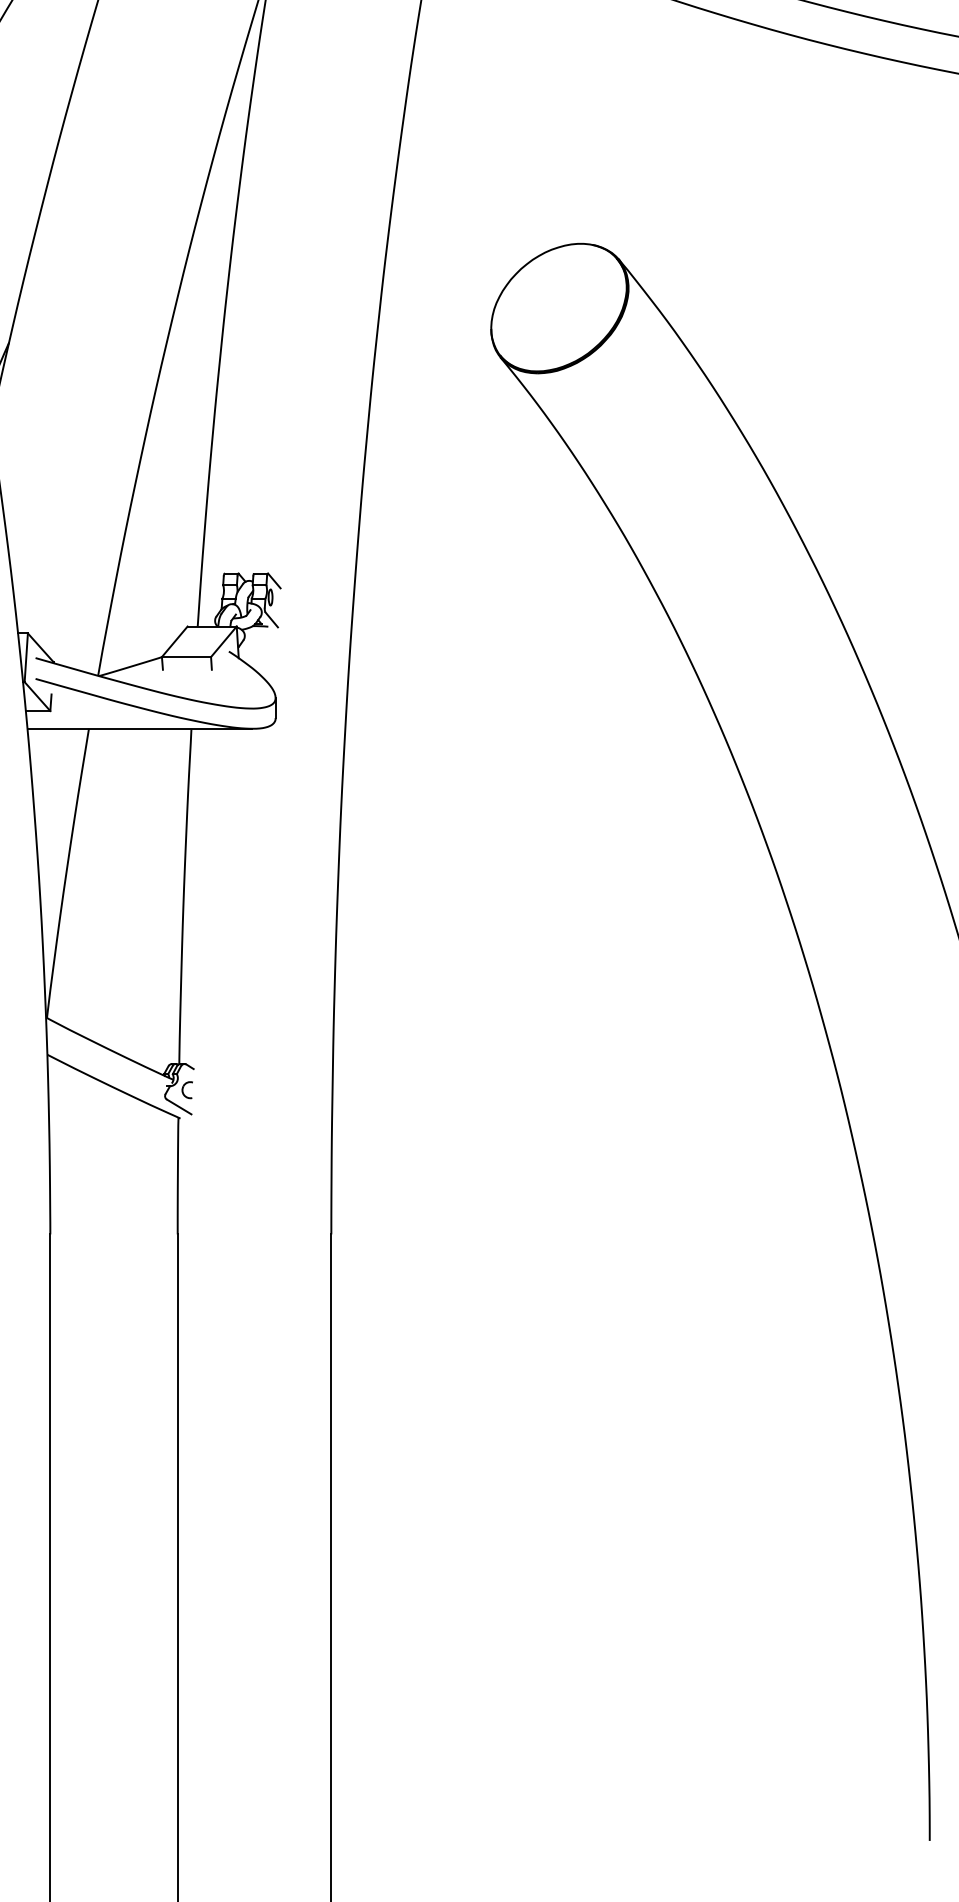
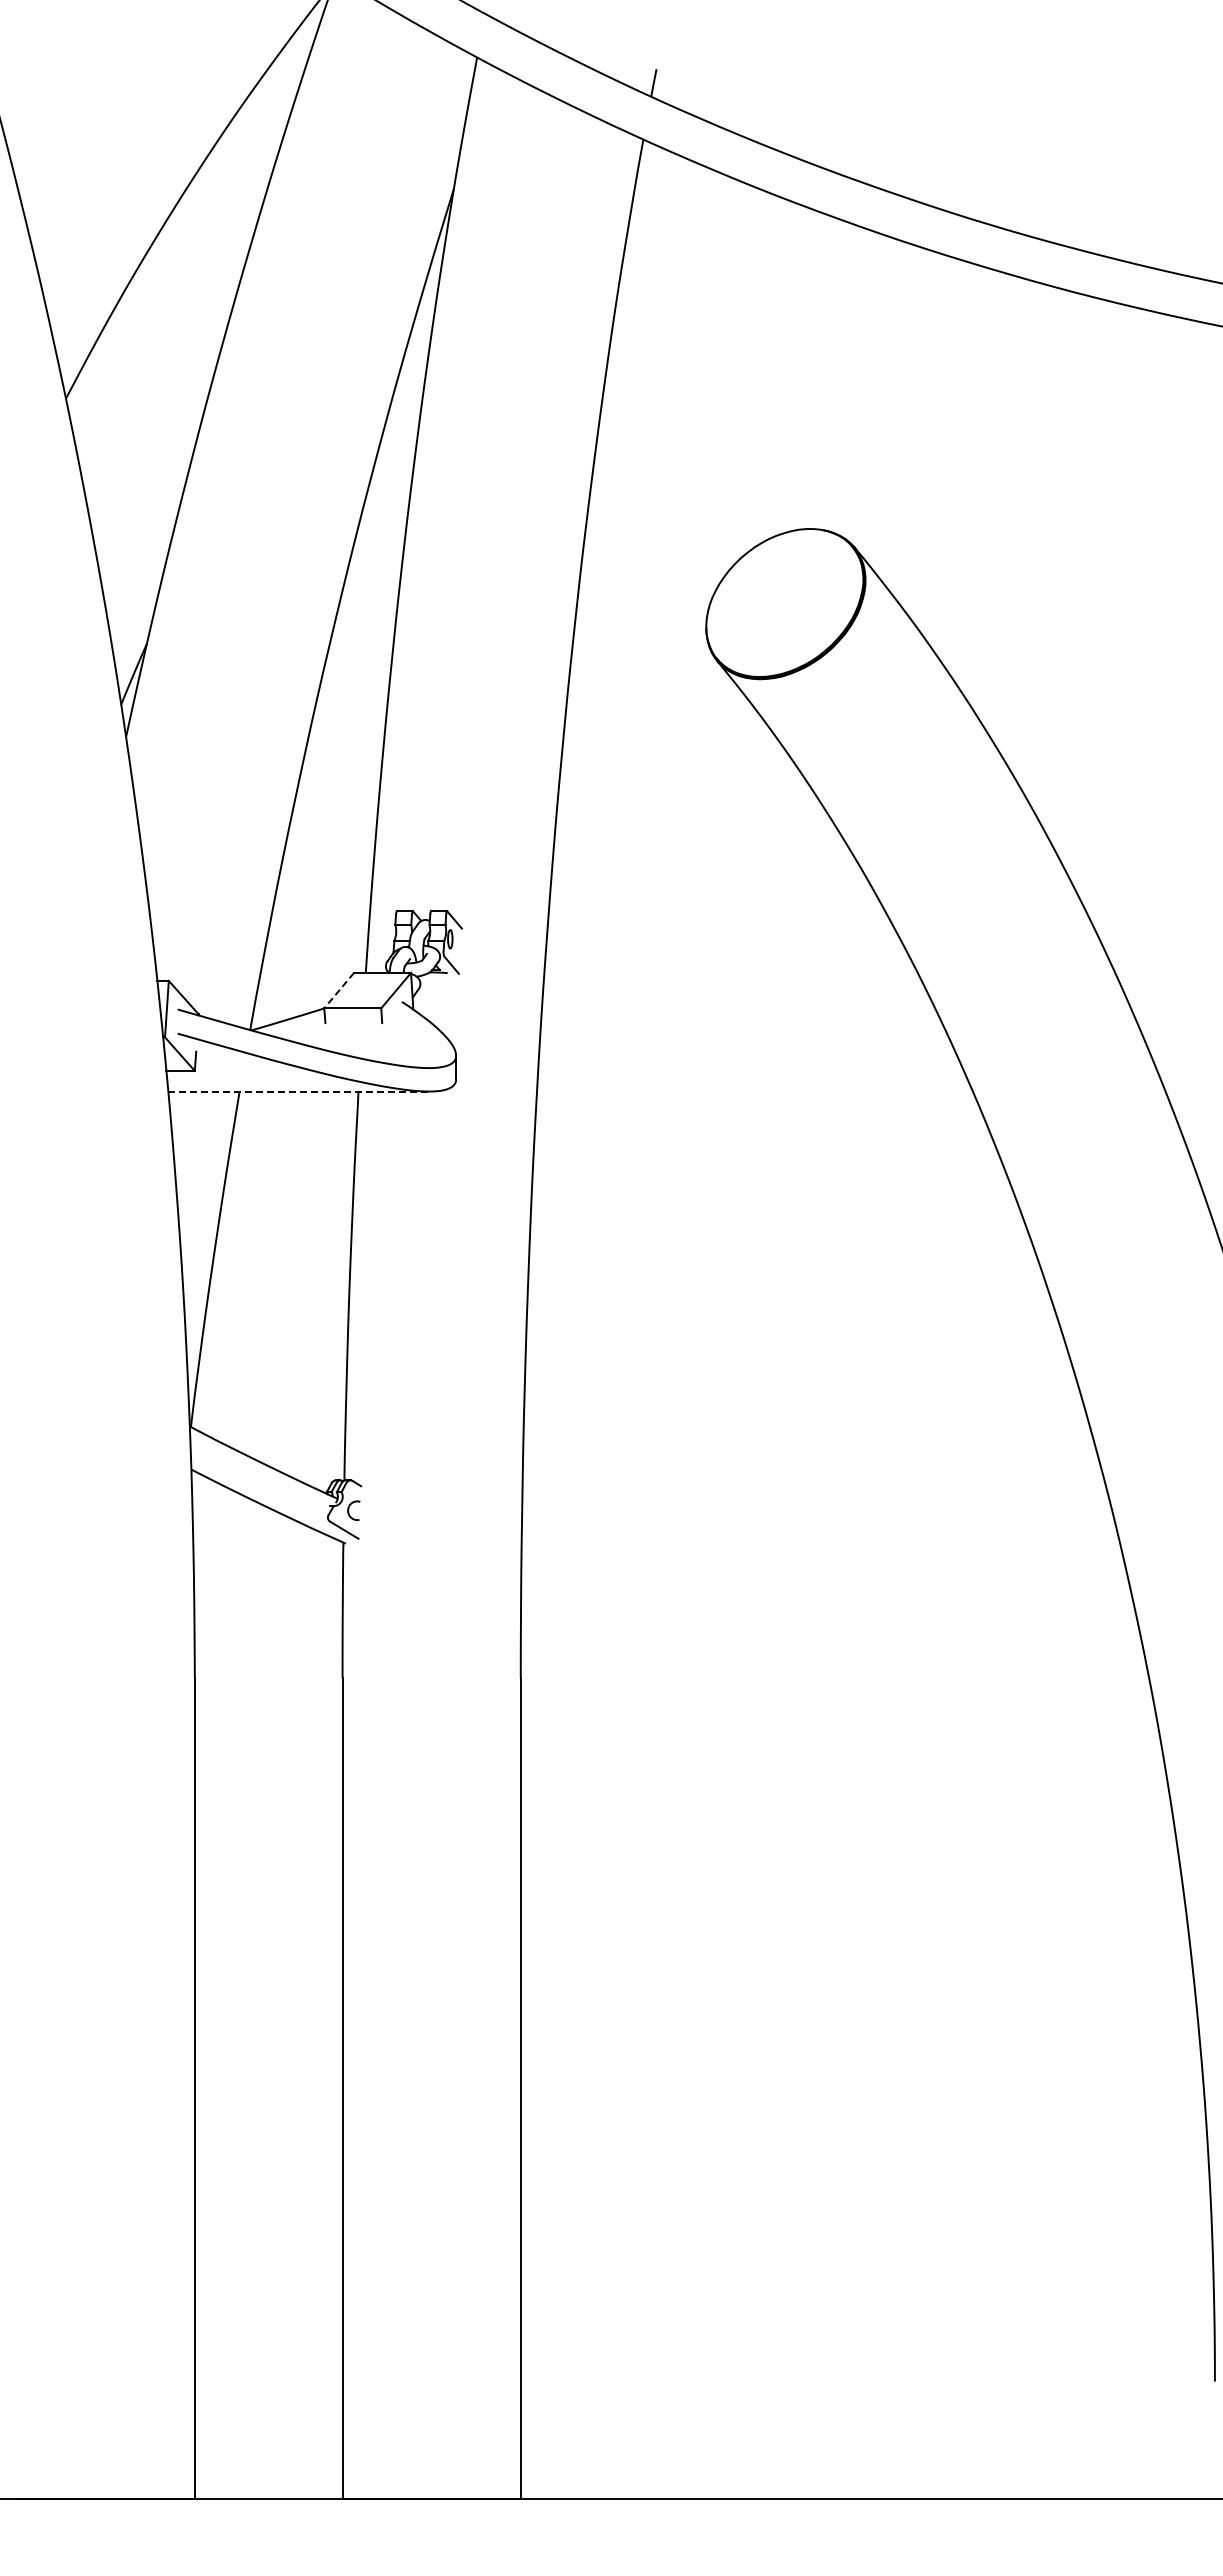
line: (174, 642) -> (338, 991), solid -> dashed
line: (140, 728) -> (299, 1091), solid -> dashed

